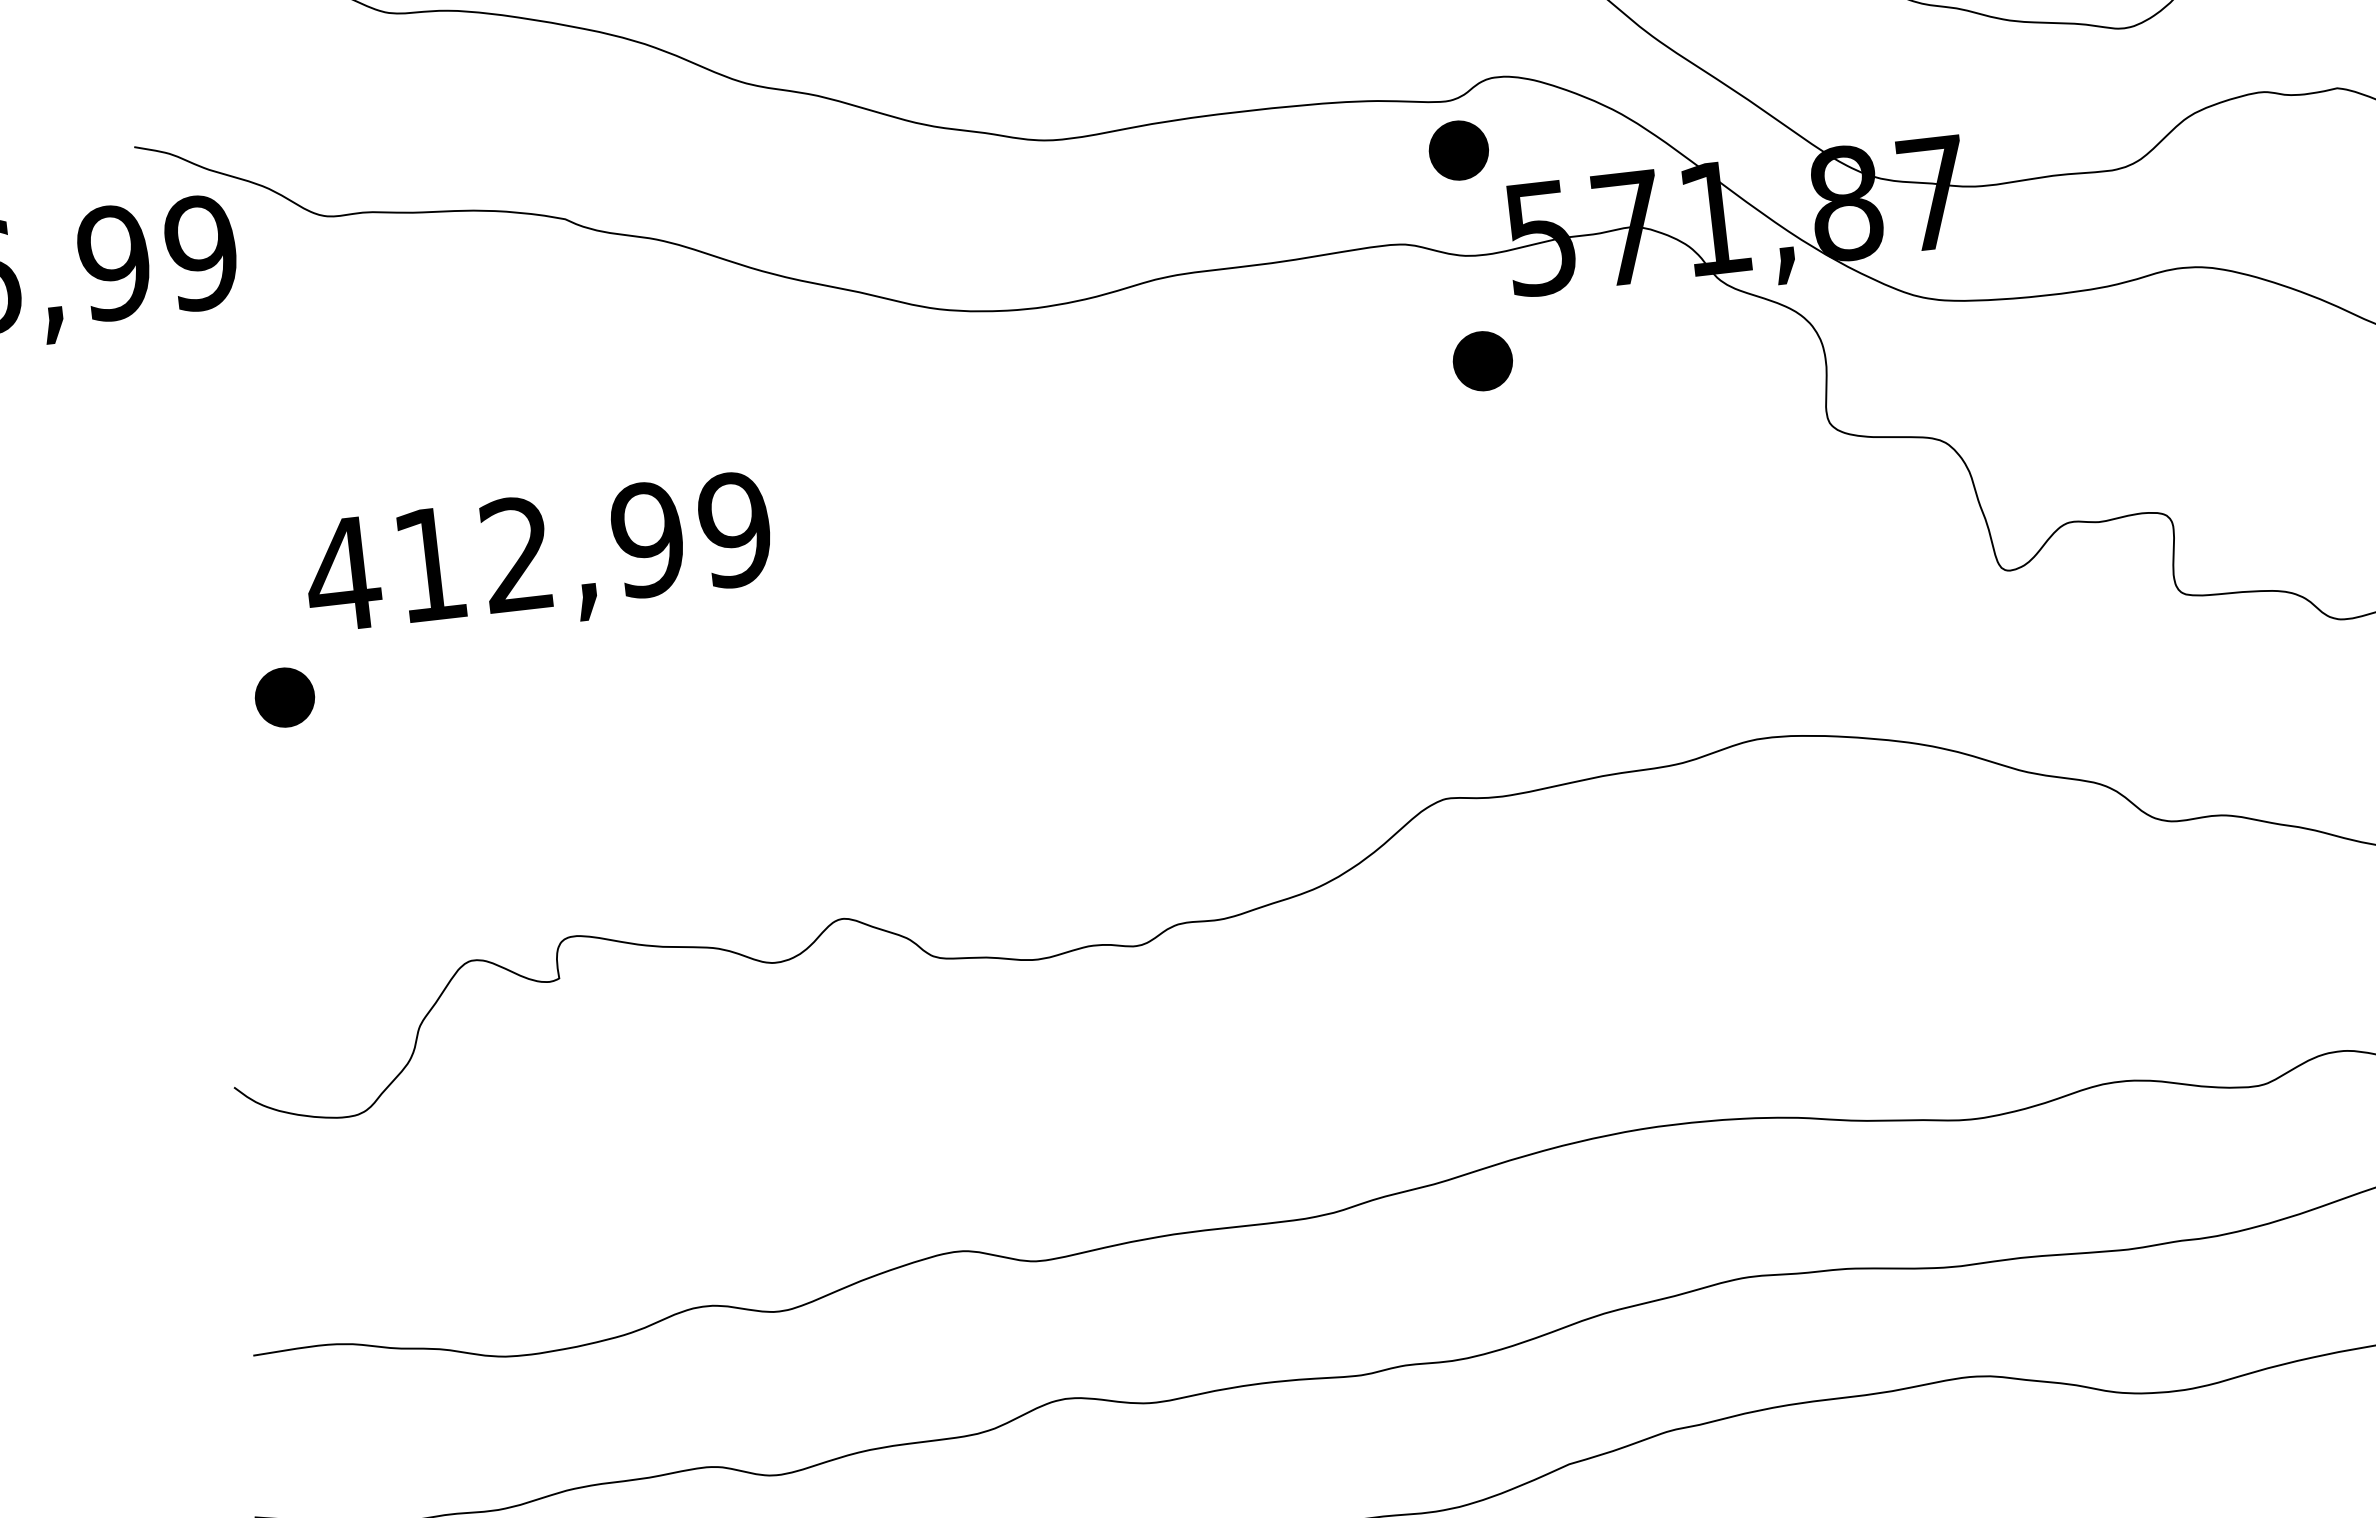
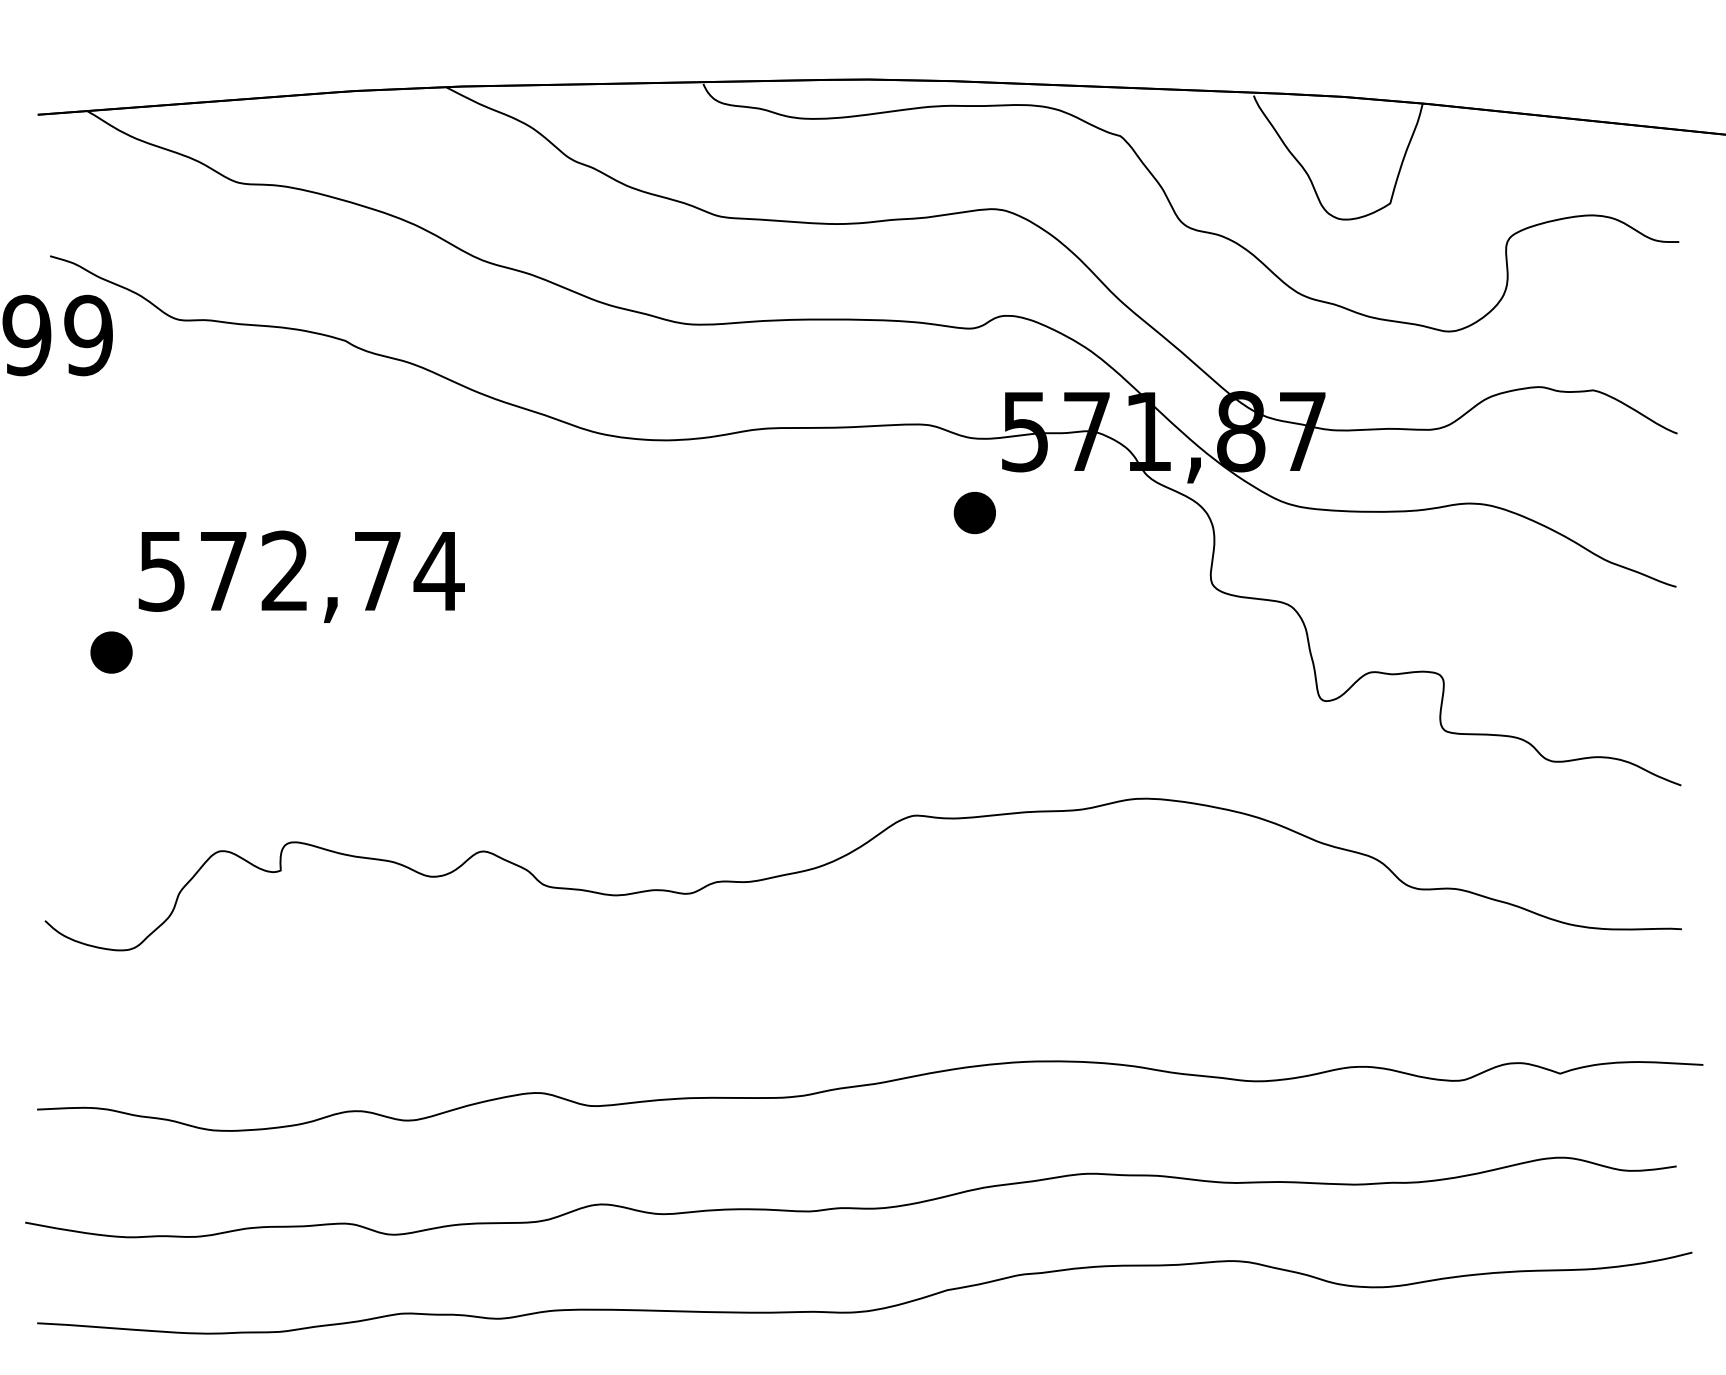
part: (1458, 149) -> (974, 363), removed
text: (538, 551) -> (300, 570), 412,99 -> 572,74

